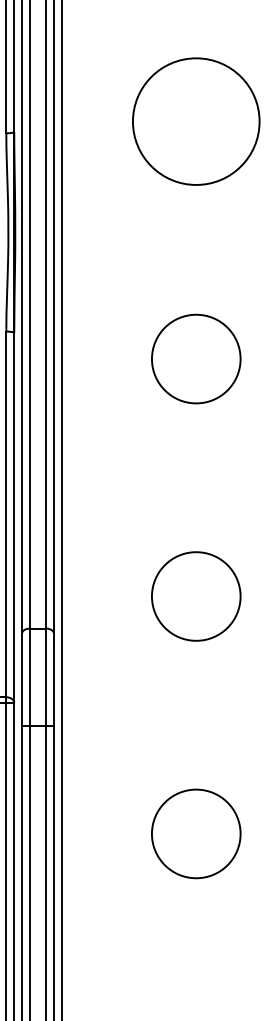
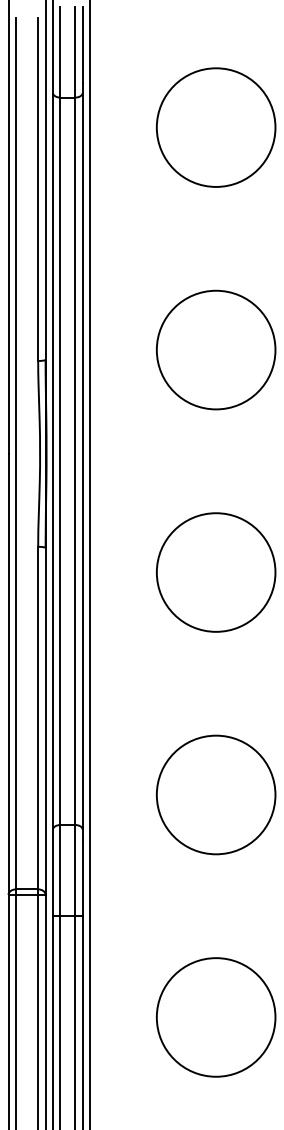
circle: (195, 359) -> (215, 572), size x1.43
circle: (195, 595) -> (215, 794), size x1.43
circle: (195, 833) -> (215, 1017), size x1.43

